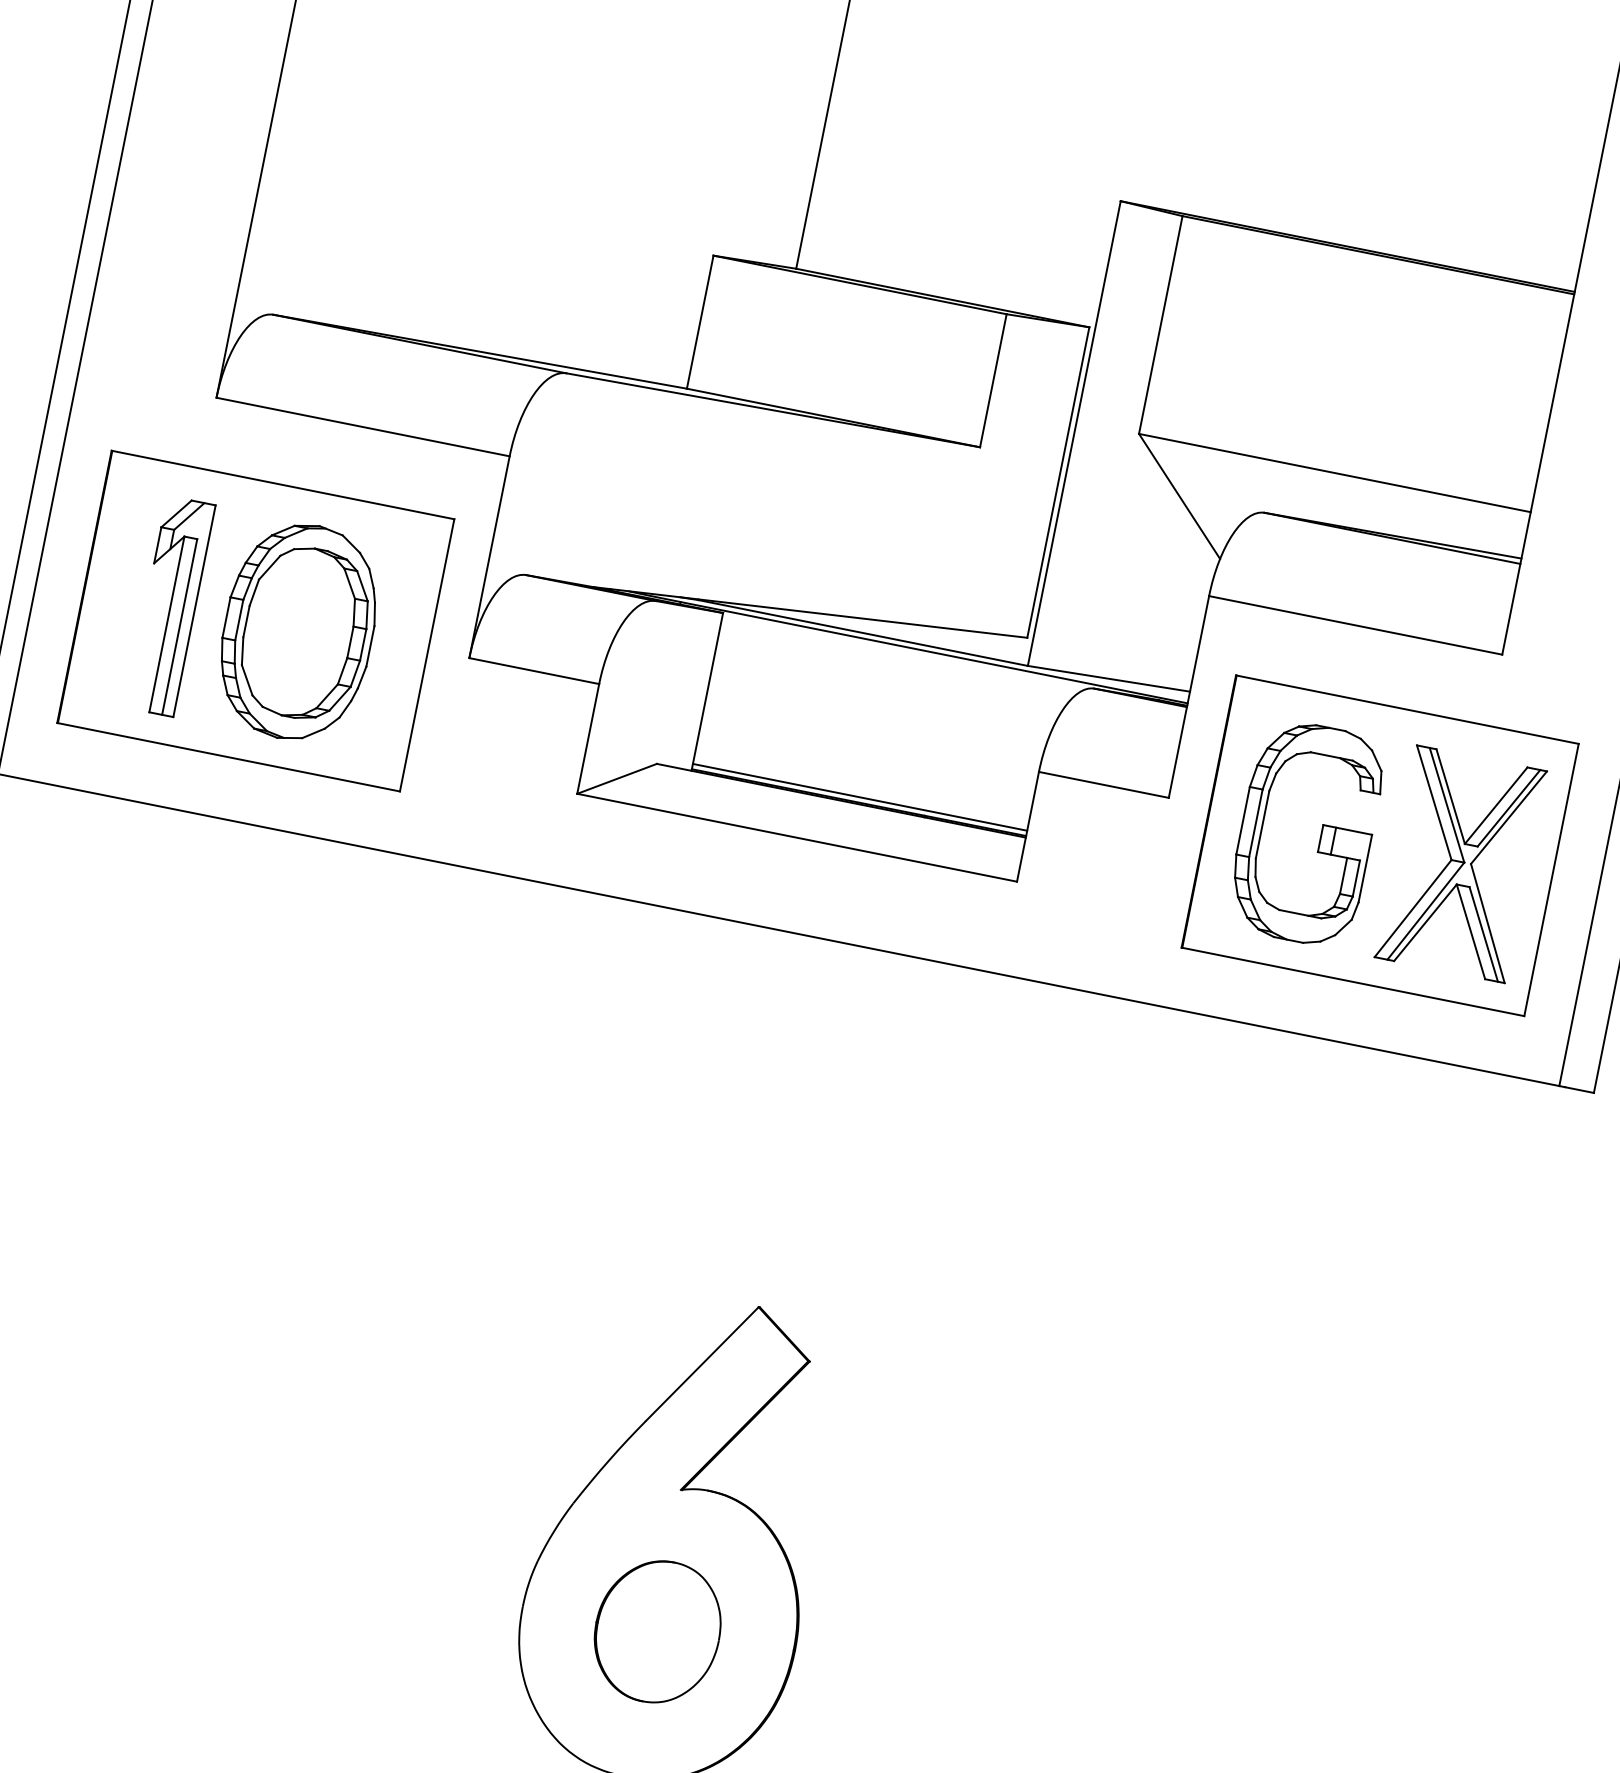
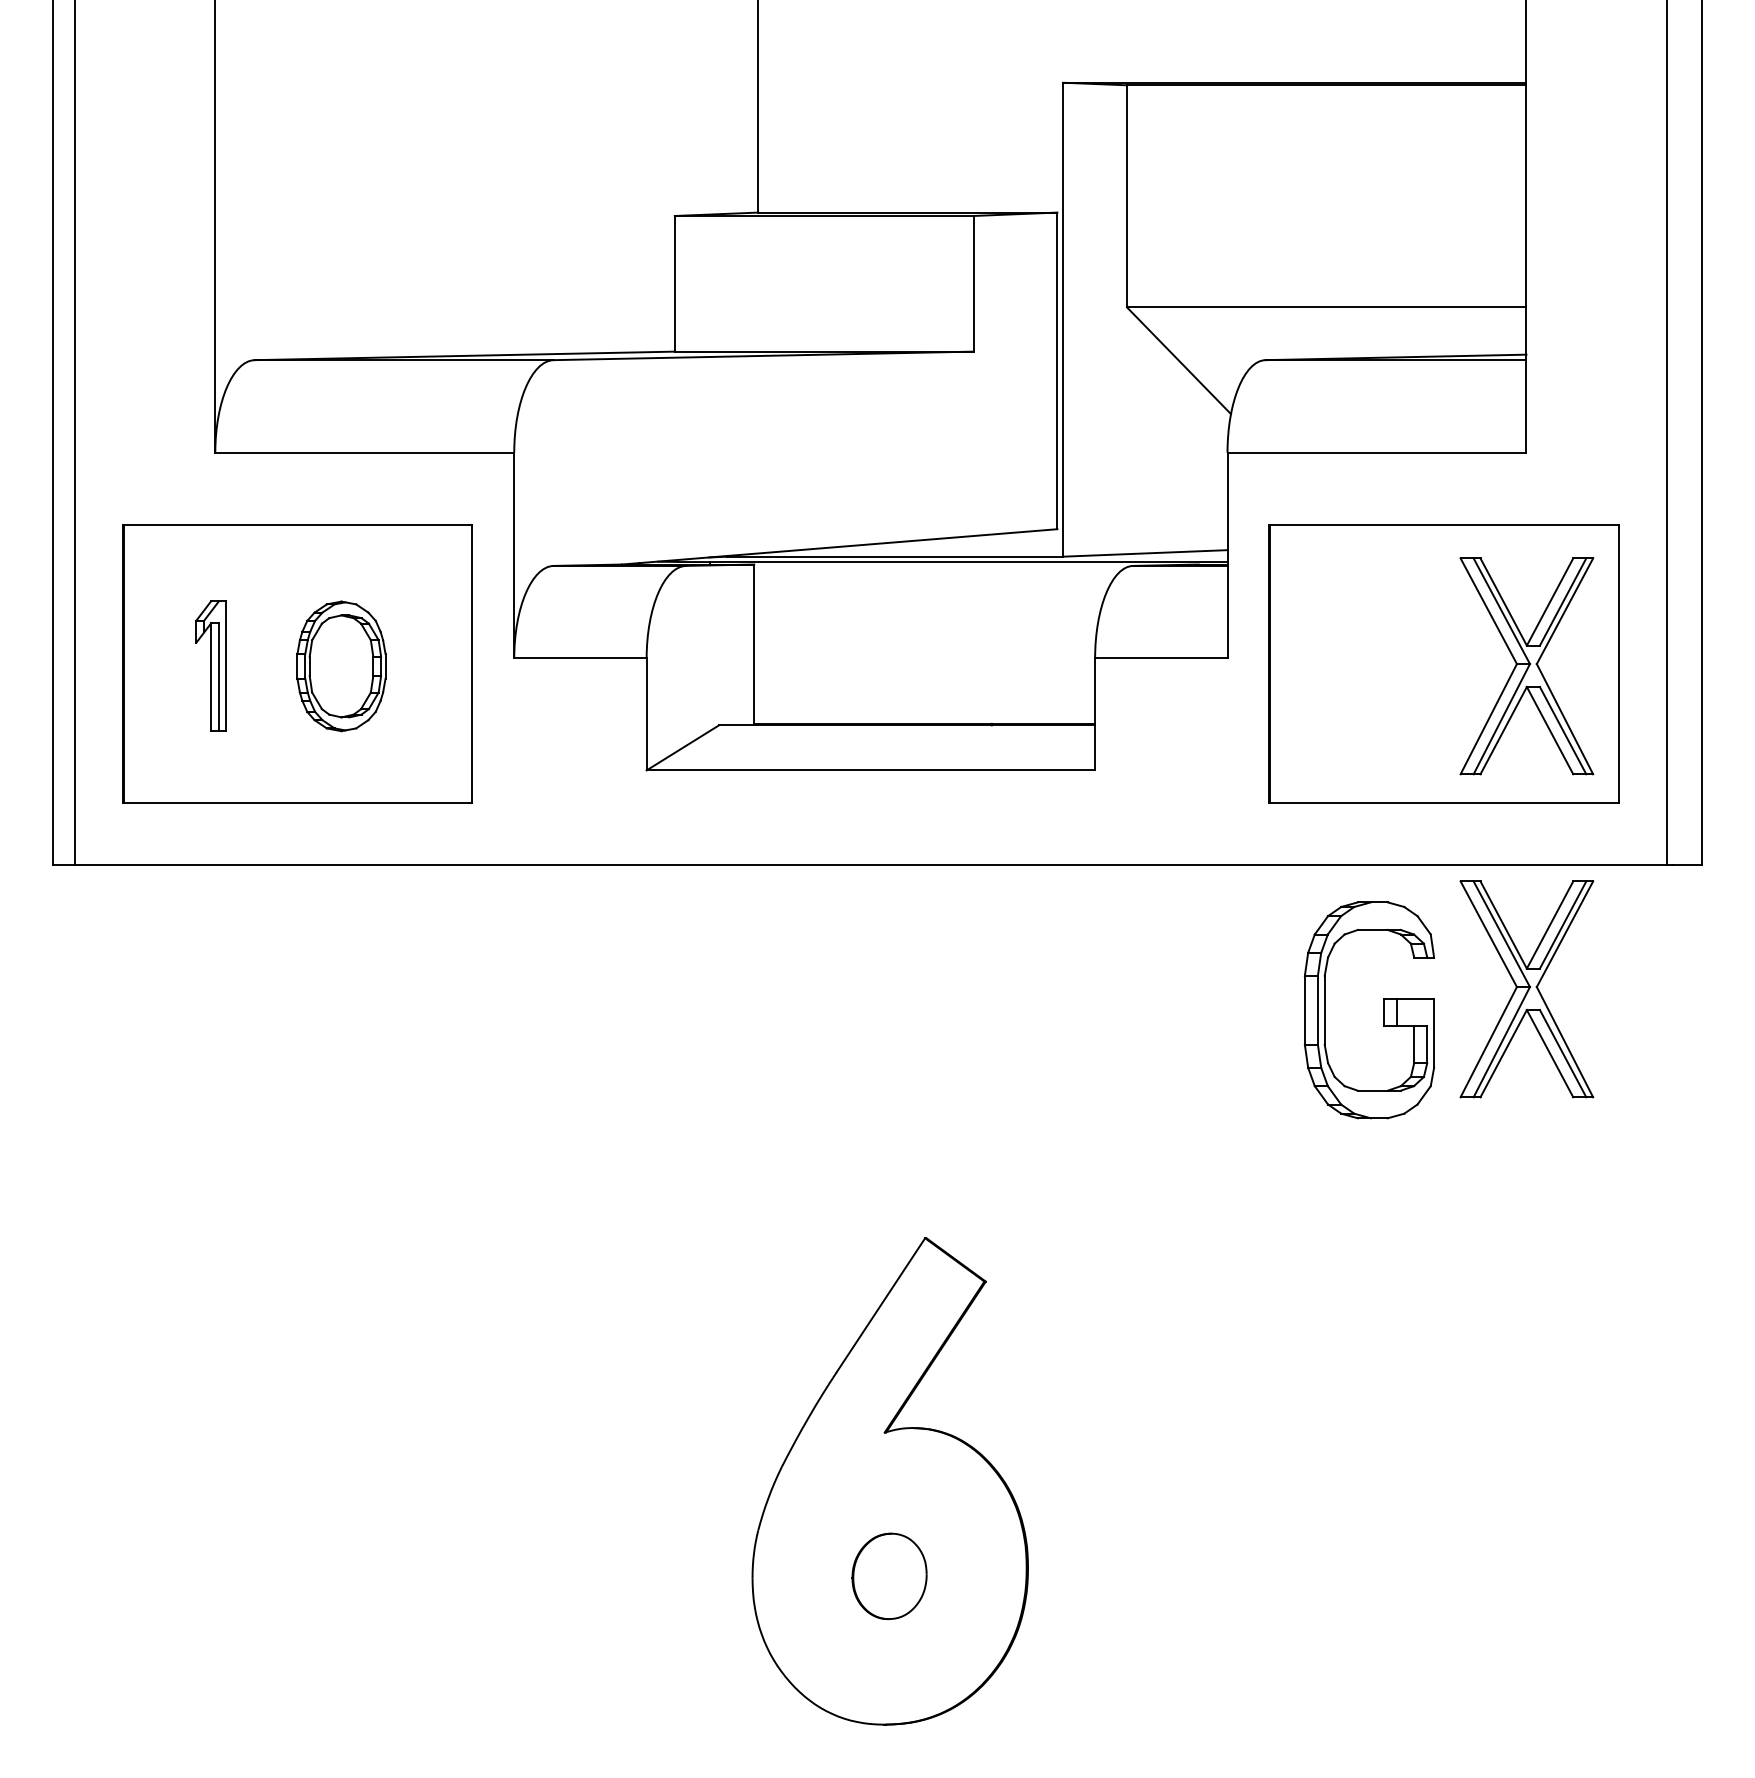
part: (170, 605) -> (210, 665), size x0.6
part: (298, 632) -> (341, 666), size x0.6
line: (859, 797) -> (924, 718), removed
part: (1320, 836) -> (1383, 1010), moved
part: (1397, 1181) -> (1526, 989), added
part: (657, 1631) -> (889, 1576), size x0.6

